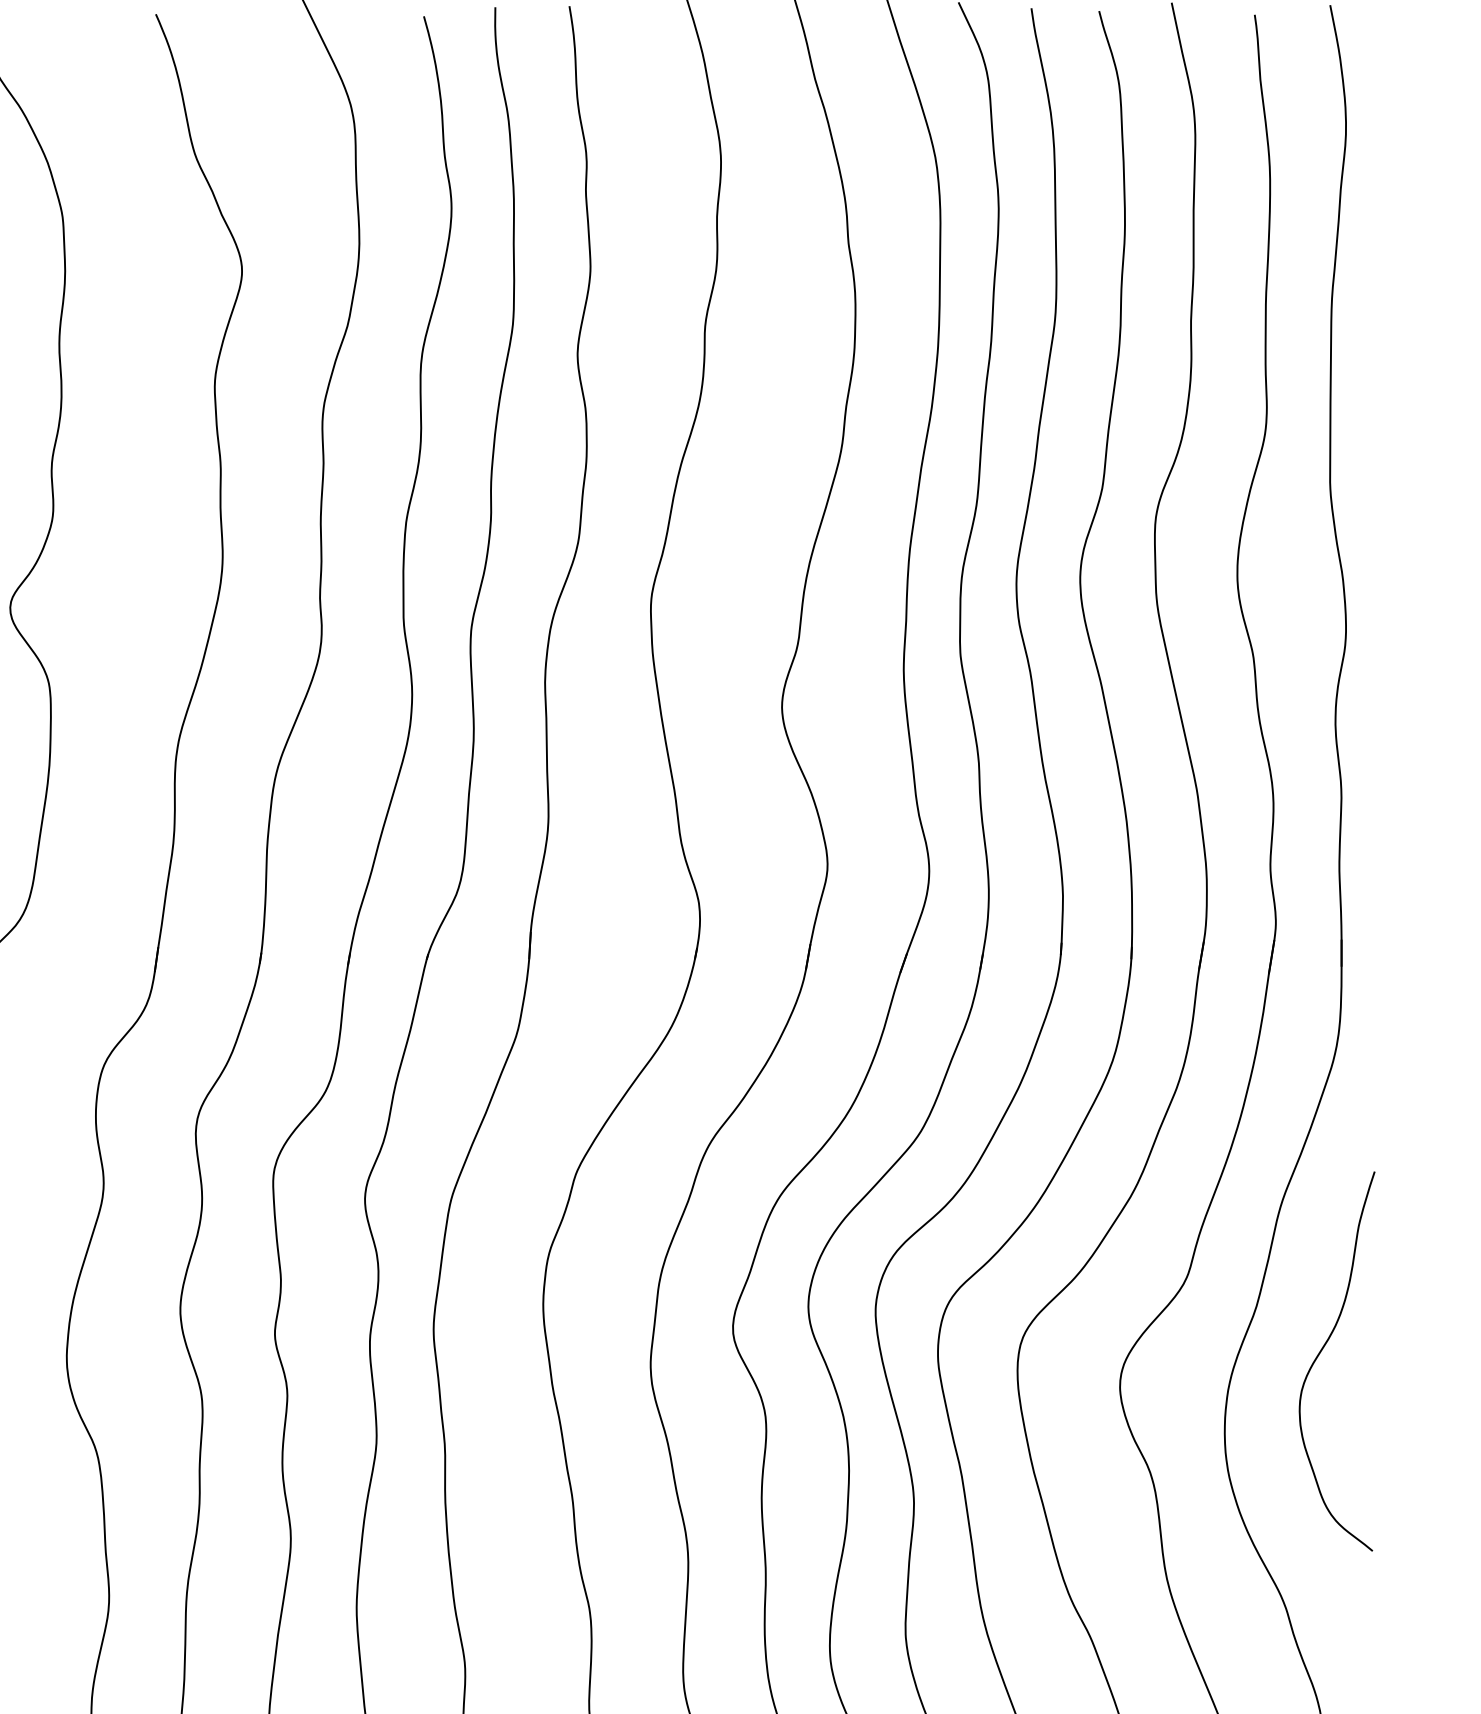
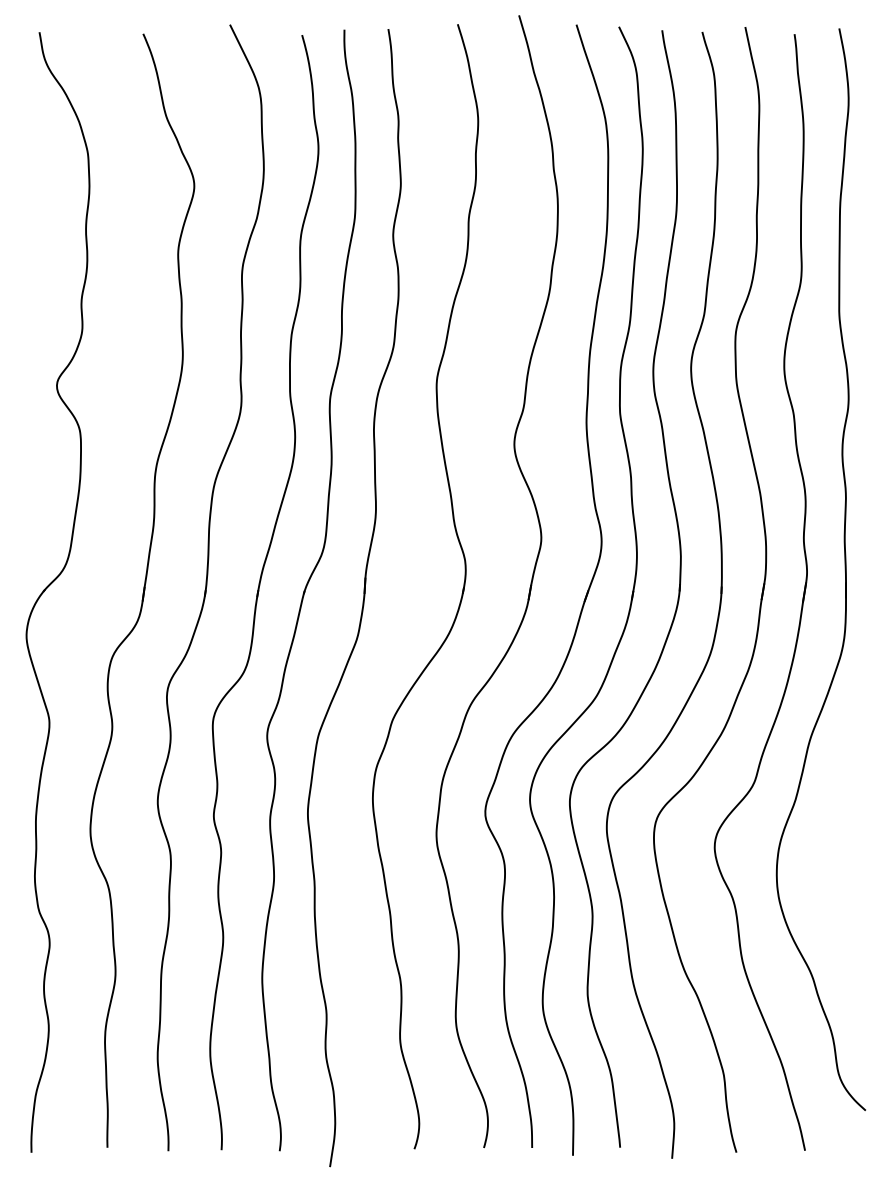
curve: (1323, 1349) -> (835, 825), removed

